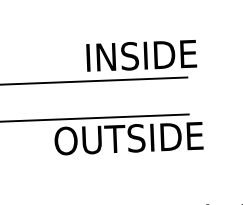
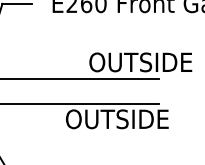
text: (159, 55) -> (140, 62), INSIDE -> OUTSIDE

